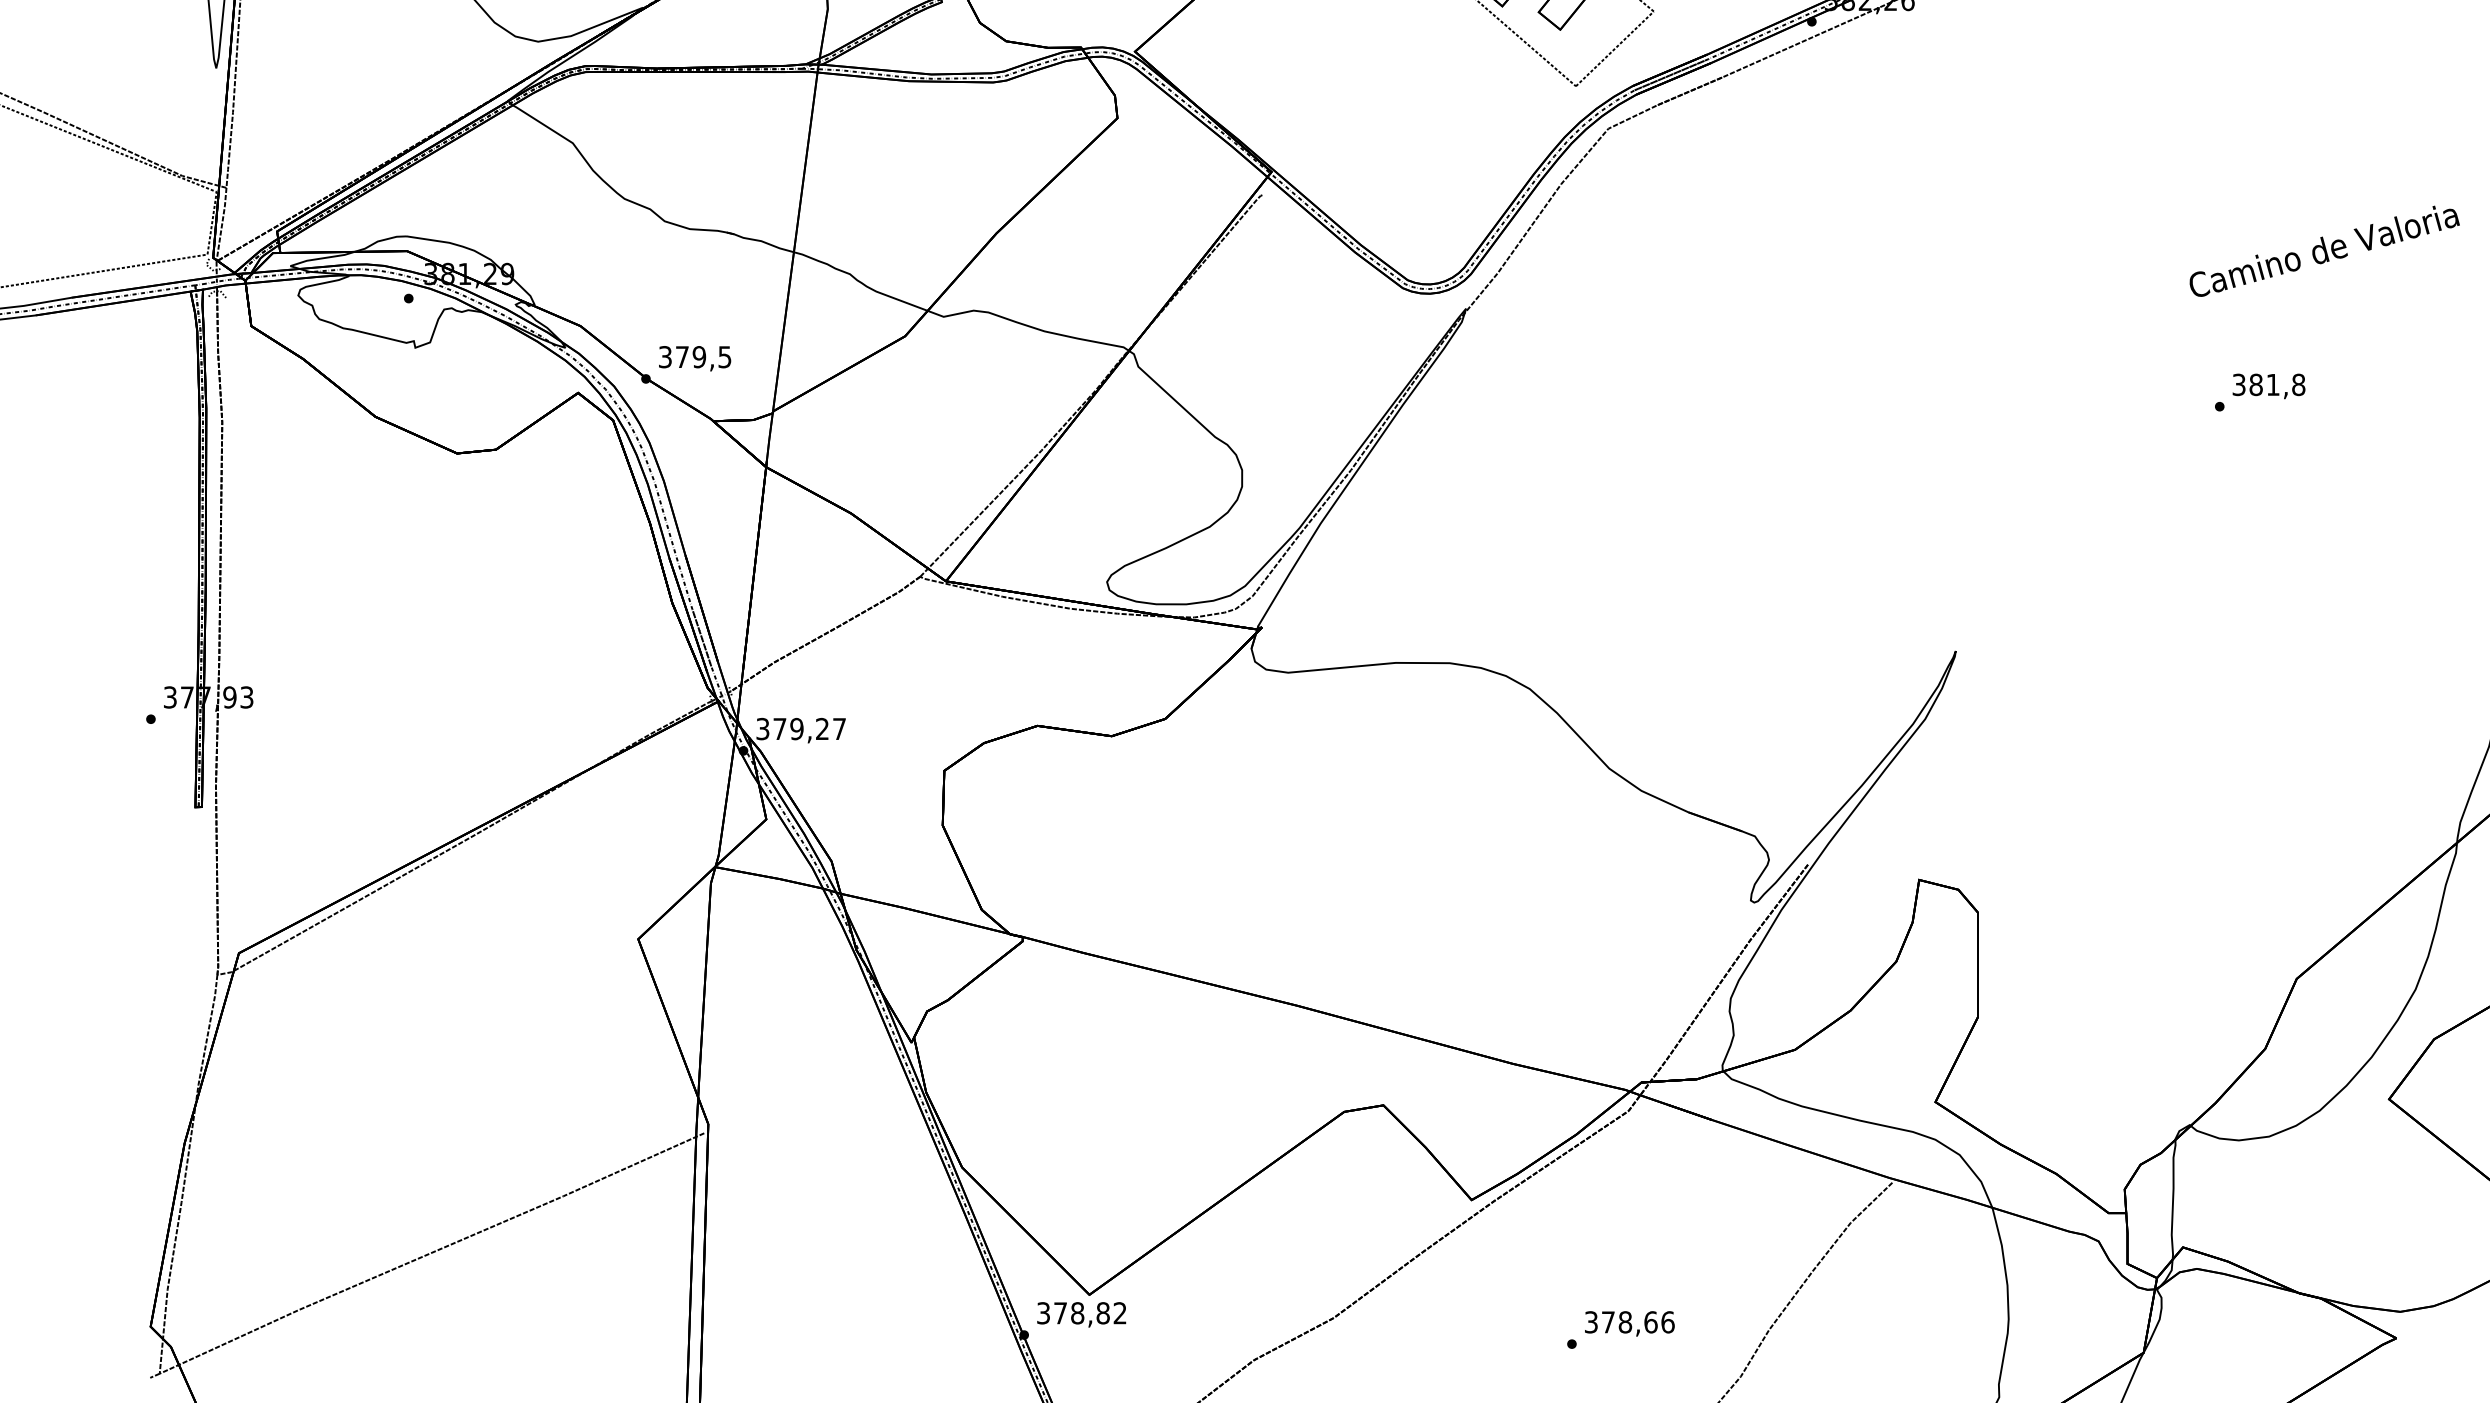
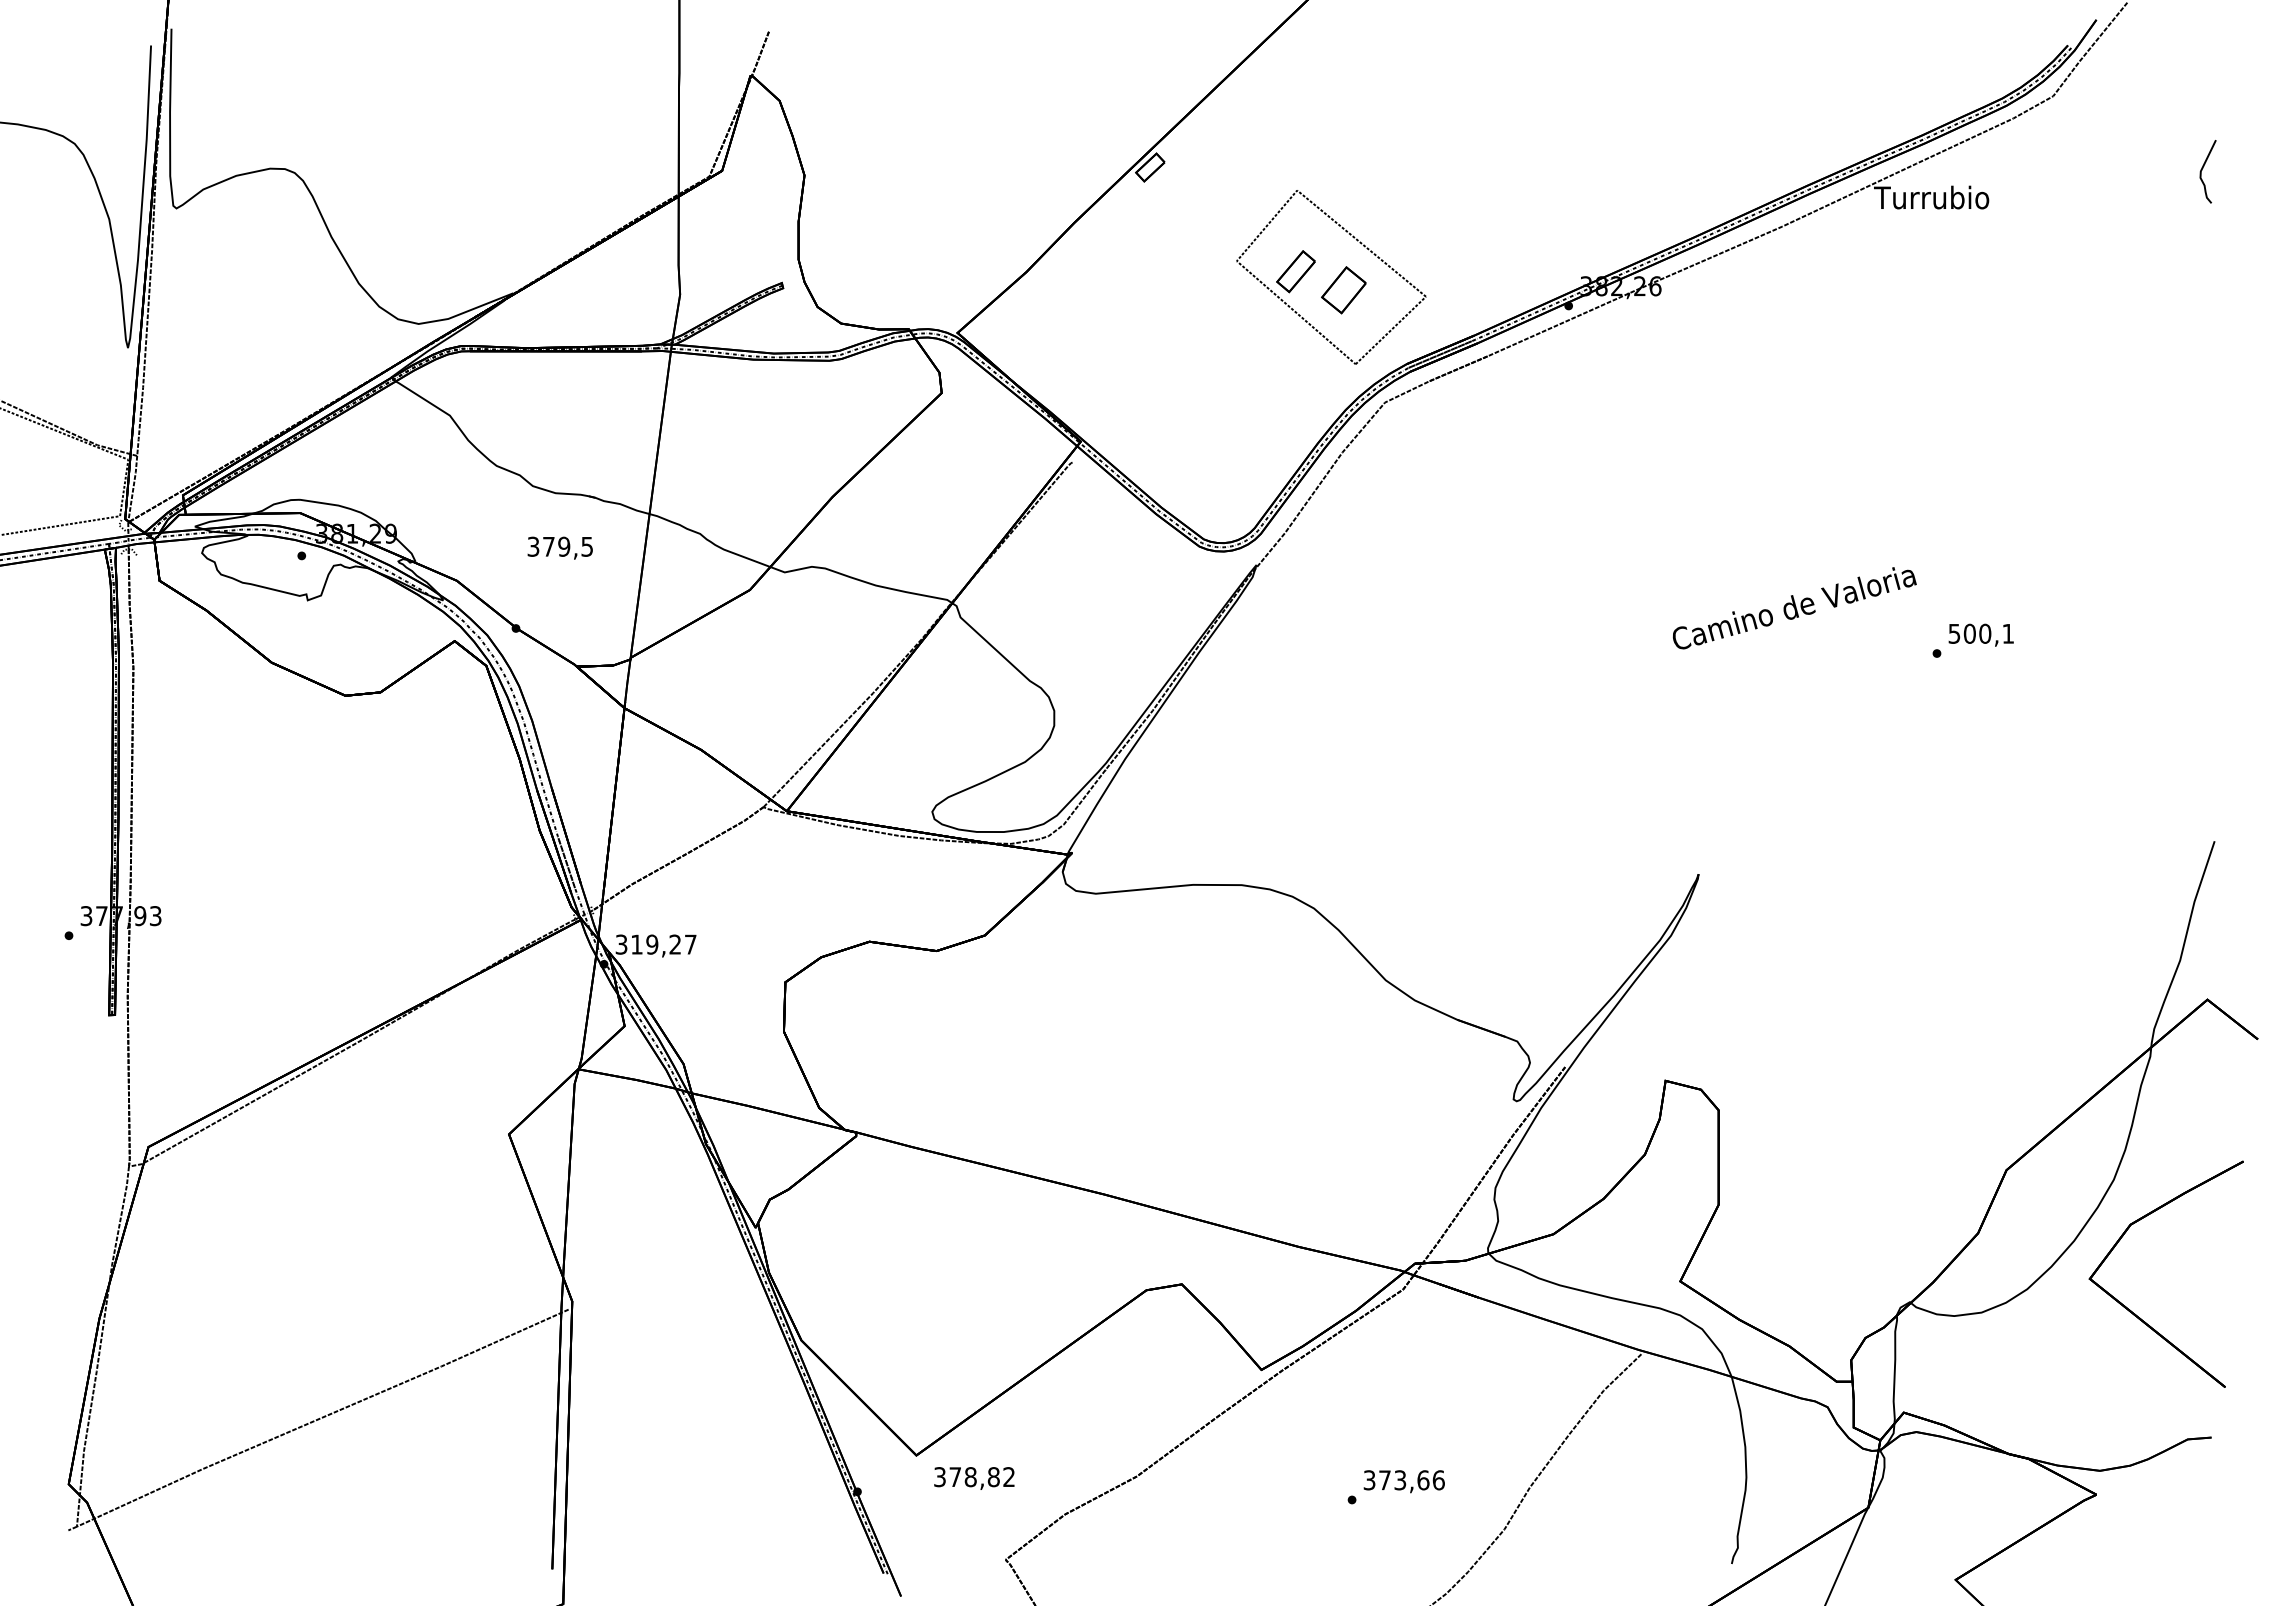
text: (2324, 251) -> (1794, 608), moved
text: (694, 357) -> (559, 547), moved
text: (2269, 384) -> (1981, 633), 381,8 -> 500,1
text: (779, 728) -> (636, 944), 379,27 -> 319,27
text: (1081, 1314) -> (974, 1478), moved
text: (1625, 1322) -> (1400, 1480), 378,66 -> 373,66

